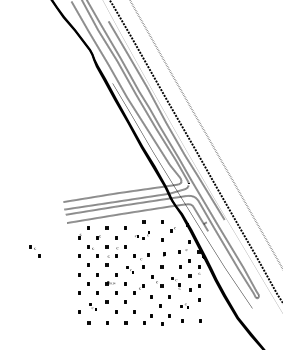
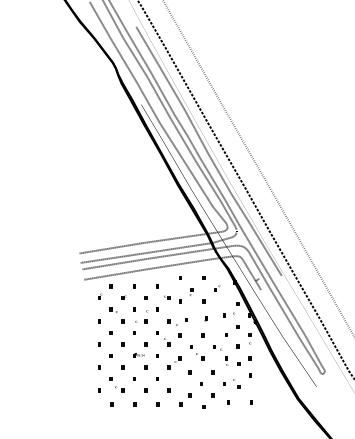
part: (142, 235) -> (178, 295), size x1.67
part: (34, 251) -> (43, 315), removed
part: (129, 269) -> (162, 337), size x1.67
part: (175, 283) -> (220, 355), size x1.43
part: (92, 306) -> (116, 384), size x1.67
part: (184, 306) -> (231, 384), size x1.67

